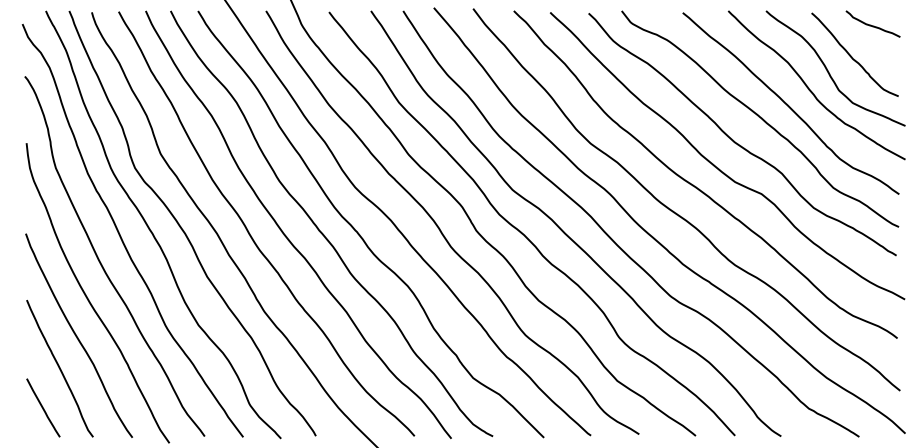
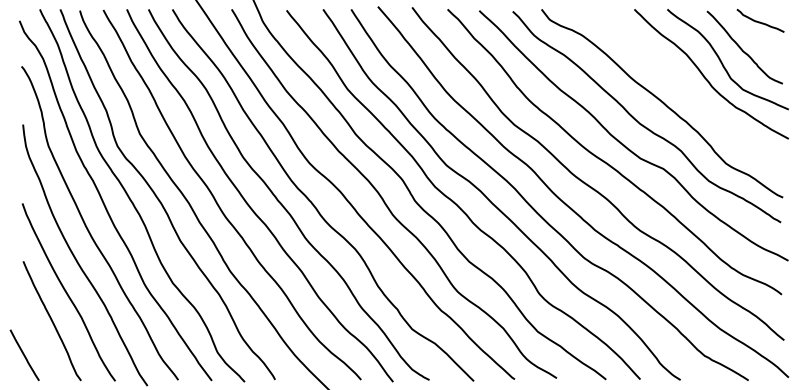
curve: (788, 104) -> (686, 90), removed
line: (43, 407) -> (24, 354), moved

